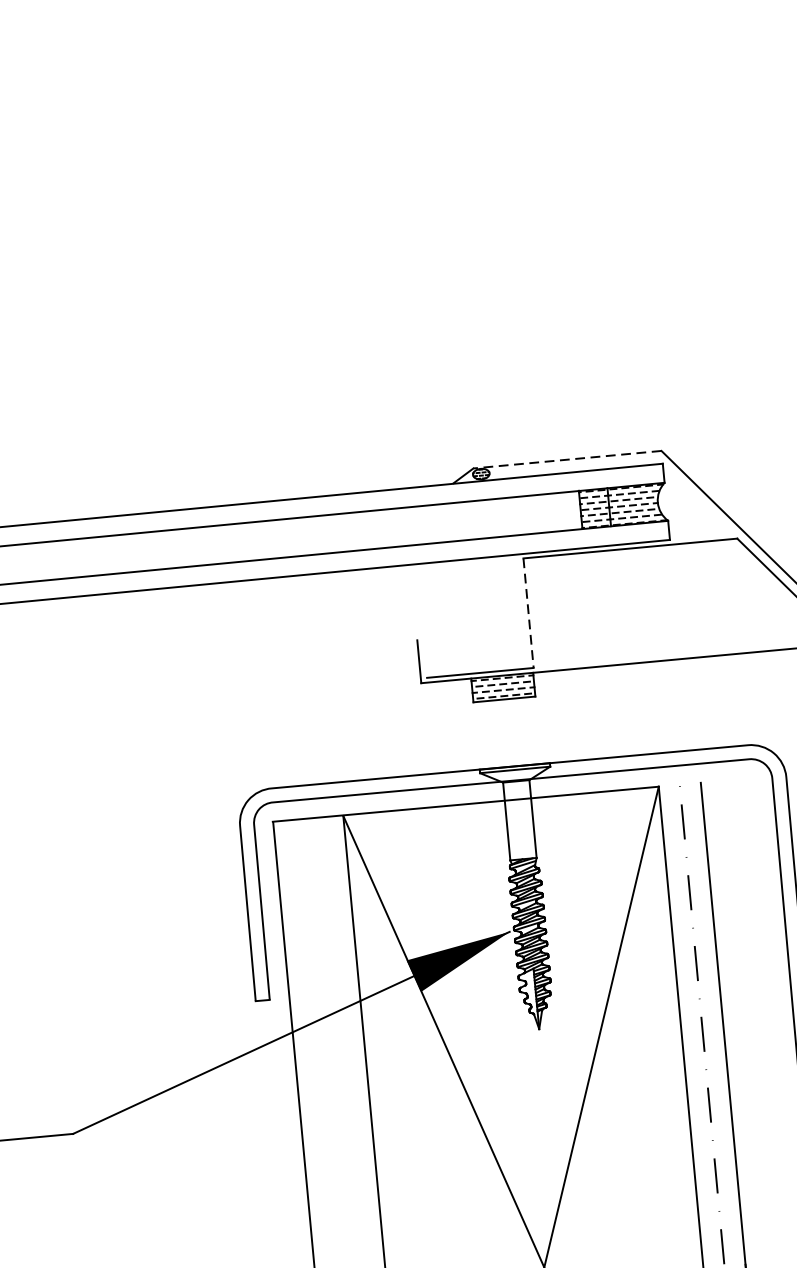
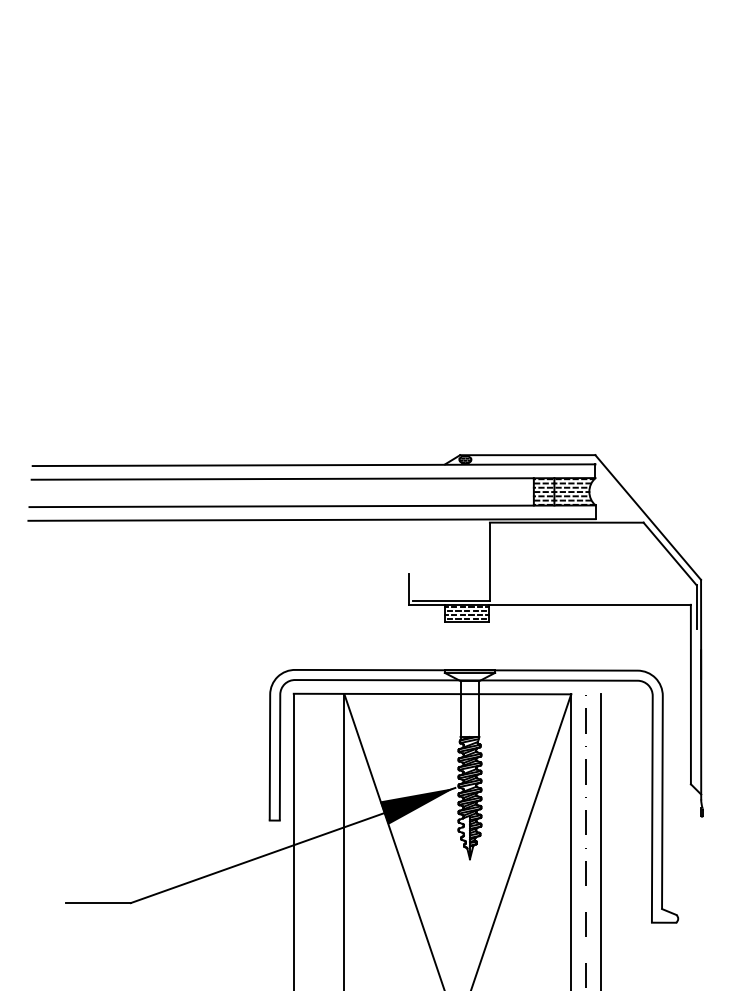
line: (567, 460) -> (527, 455), dashed -> solid
line: (528, 613) -> (489, 562), dashed -> solid

